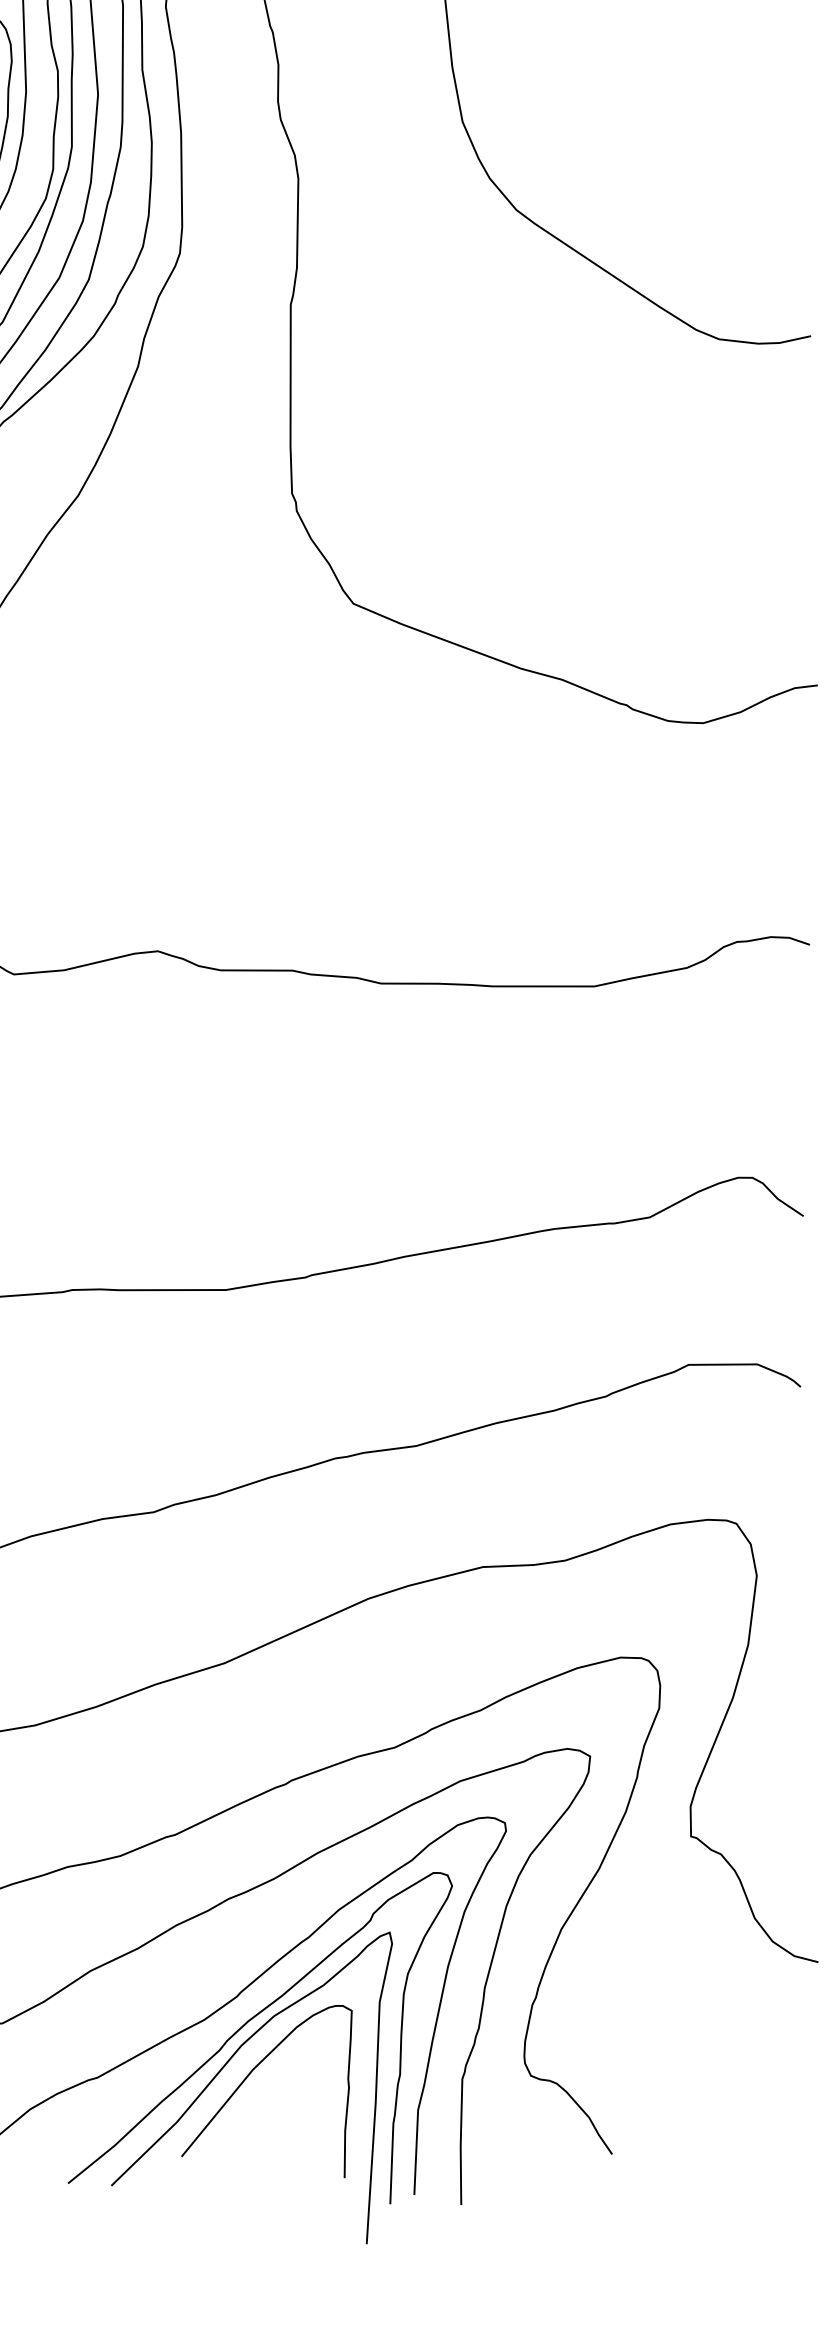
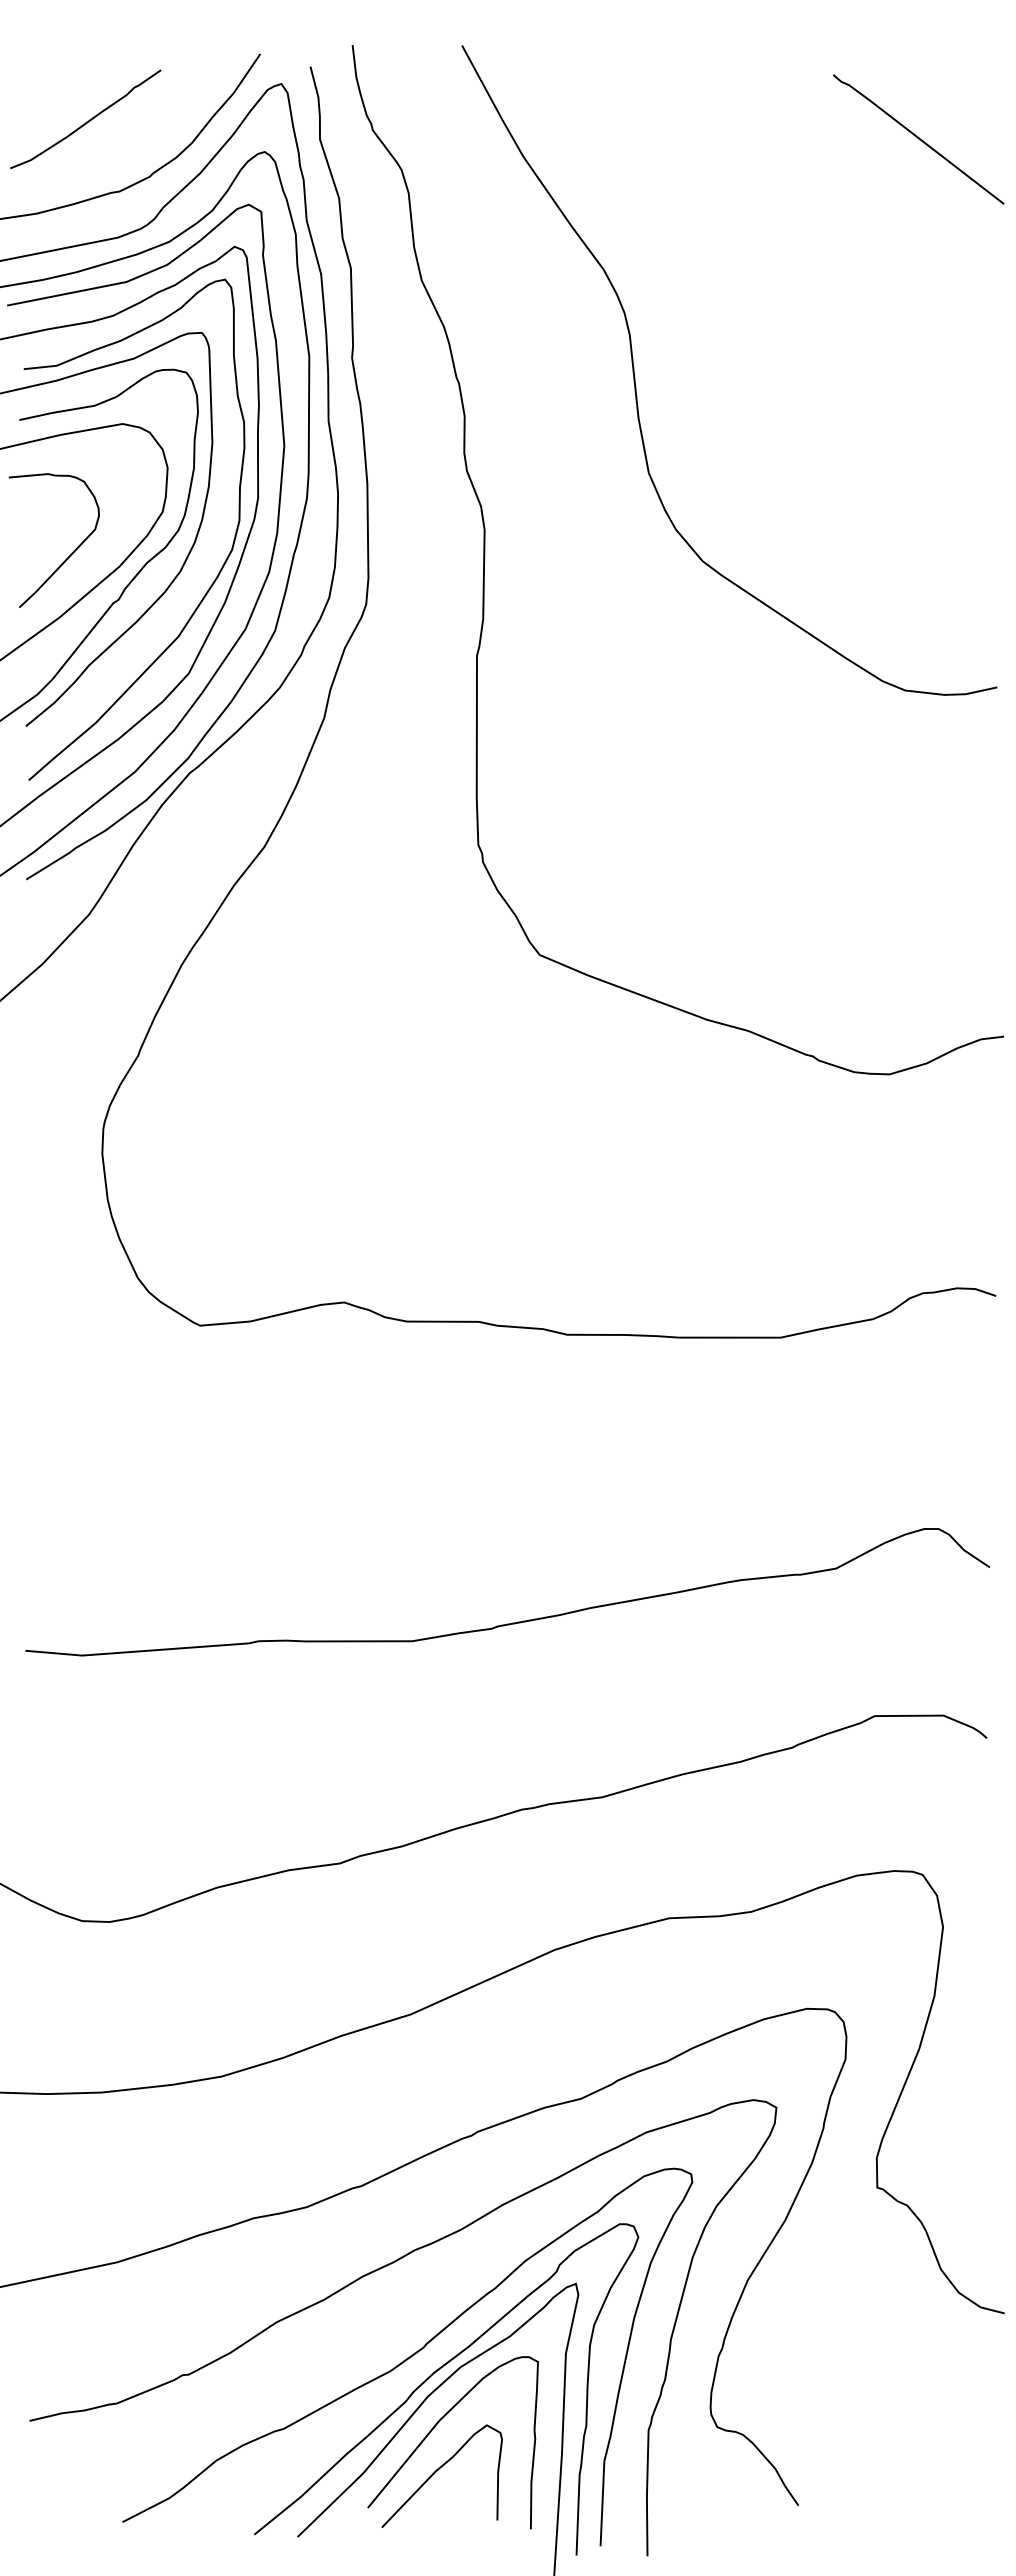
curve: (251, 2120) -> (437, 2471), added

